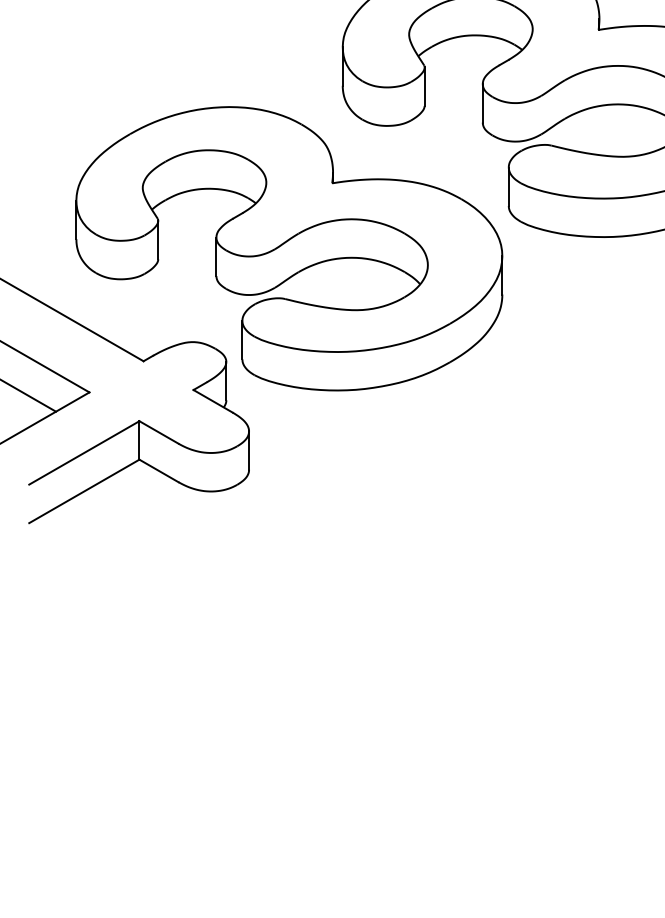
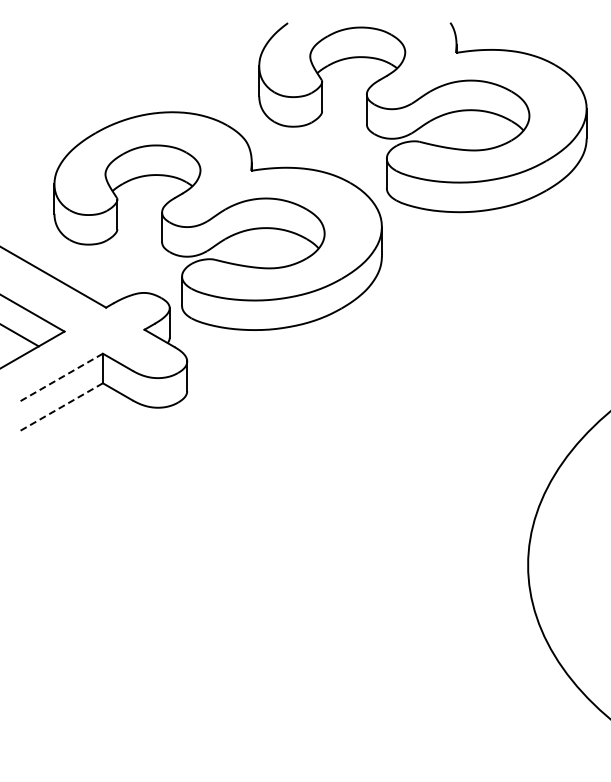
line: (84, 453) -> (60, 378), solid -> dashed
line: (84, 491) -> (60, 407), solid -> dashed

